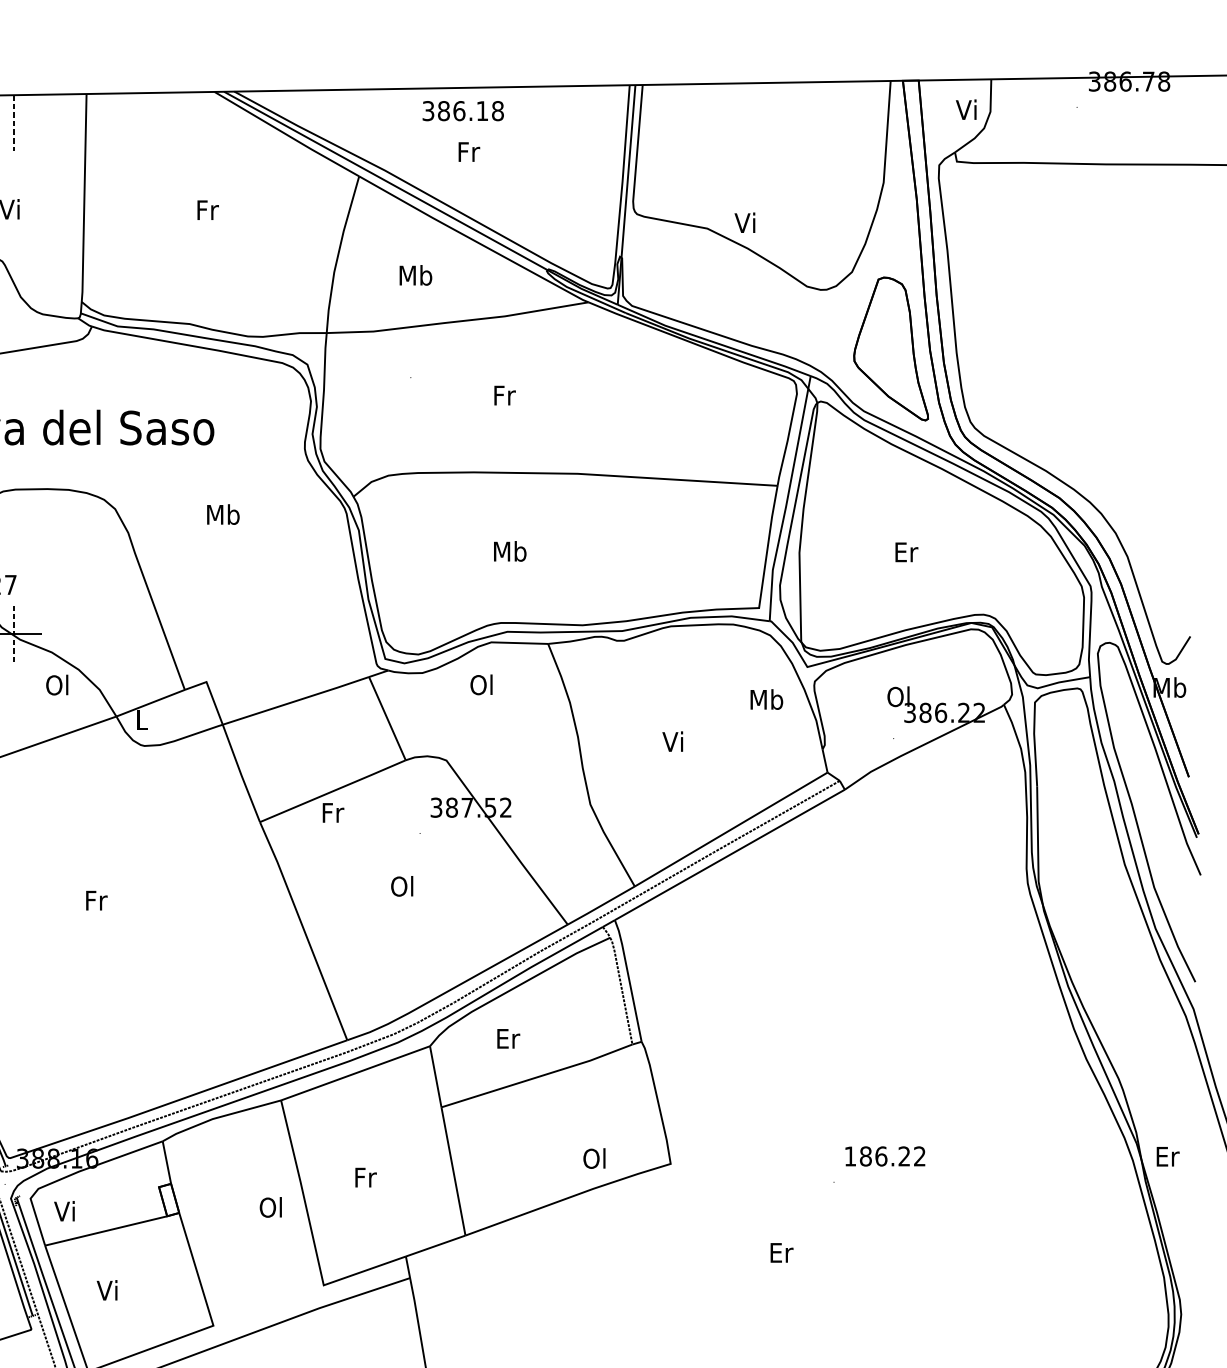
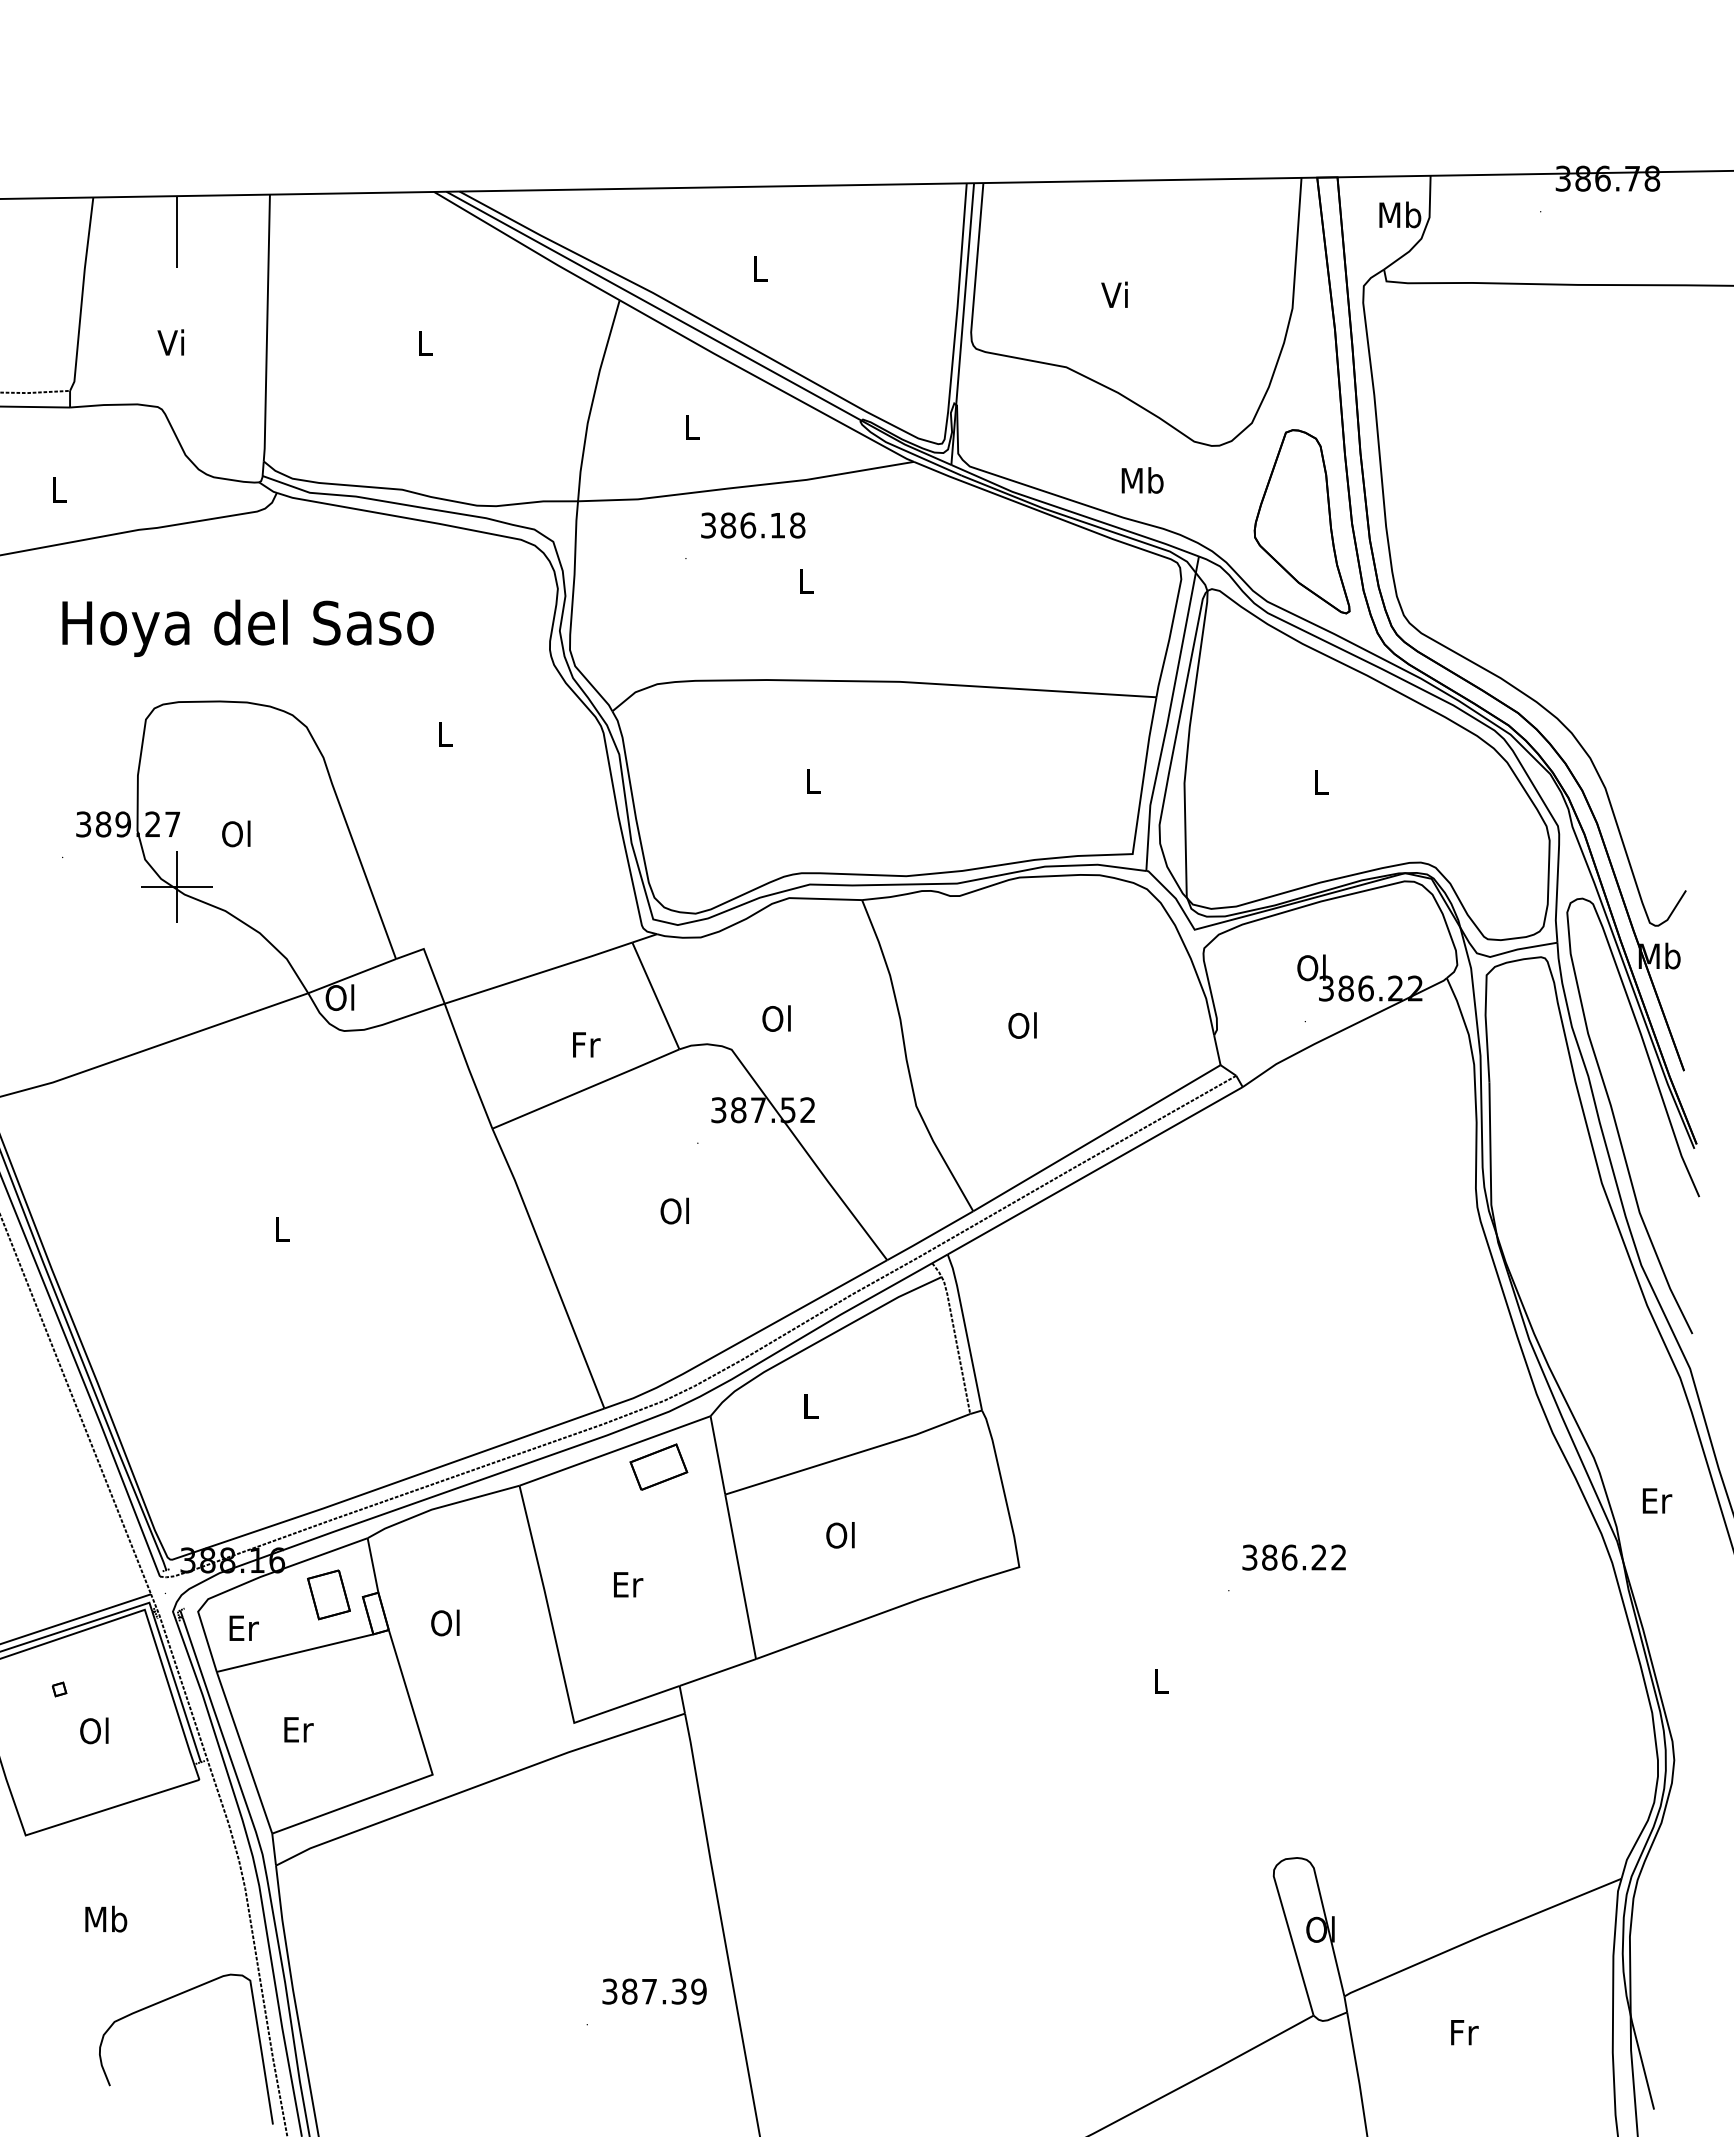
text: (967, 109) -> (1400, 214), Vi -> Mb
text: (463, 111) -> (753, 525), moved
line: (13, 123) -> (176, 232), dashed -> solid
text: (468, 151) -> (760, 268), Fr -> L
text: (207, 210) -> (425, 343), Fr -> L
text: (744, 222) -> (1114, 294), moved
text: (415, 275) -> (692, 427), Mb -> L
text: (504, 395) -> (806, 581), Fr -> L
text: (223, 514) -> (445, 733), Mb -> L
text: (510, 551) -> (813, 781), Mb -> L
text: (906, 552) -> (1321, 782), Er -> L
line: (13, 633) -> (176, 886), dashed -> solid
text: (57, 684) -> (236, 833), moved
text: (481, 684) -> (776, 1018), moved
text: (766, 699) -> (1142, 480), moved
text: (140, 719) -> (339, 997), L -> Ol
text: (673, 741) -> (1022, 1025), Vi -> Ol
text: (333, 812) -> (586, 1044), moved
text: (96, 900) -> (282, 1229), Fr -> L
text: (508, 1038) -> (811, 1406), Er -> L
part: (389, 1085) -> (658, 1466), added
text: (850, 1156) -> (1249, 1557), 186.22 -> 386.22
text: (1168, 1156) -> (1657, 1500), moved
text: (594, 1158) -> (840, 1535), moved
text: (366, 1177) -> (628, 1584), Fr -> Er
part: (132, 1185) -> (328, 1594), added
text: (270, 1207) -> (445, 1622), moved
text: (65, 1210) -> (243, 1627), Vi -> Er
text: (781, 1252) -> (1161, 1680), Er -> L
text: (108, 1290) -> (298, 1729), Vi -> Er

